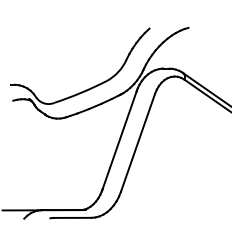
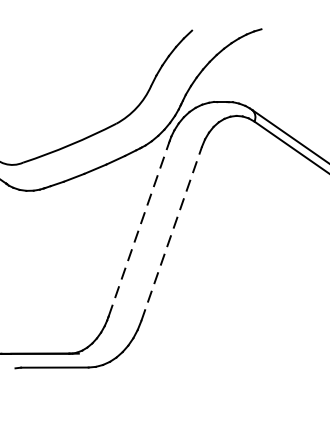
line: (119, 140) -> (138, 229), solid -> dashed
line: (138, 142) -> (172, 233), solid -> dashed

